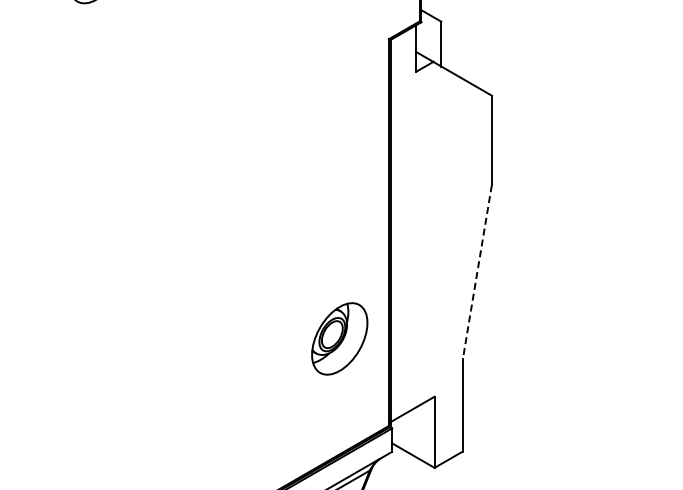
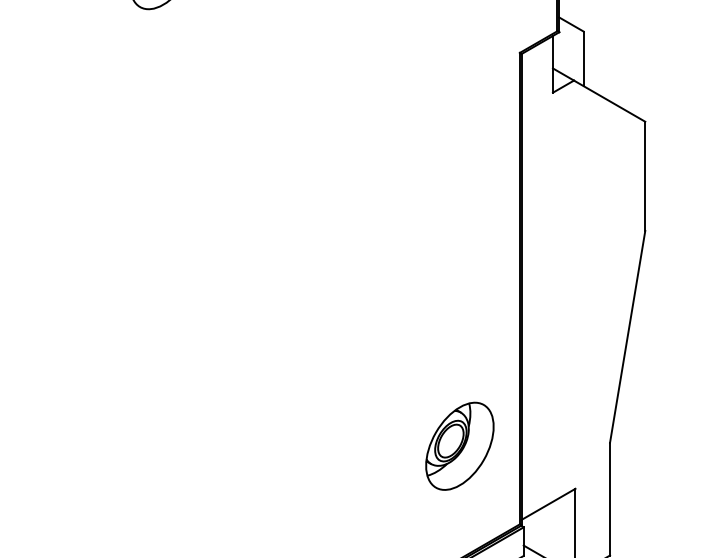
line: (477, 272) -> (627, 337), dashed -> solid
part: (339, 338) -> (459, 445), moved

